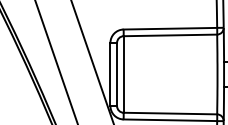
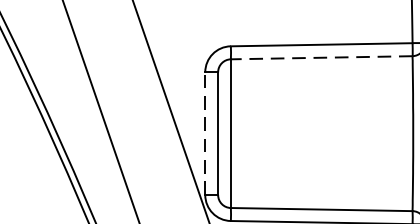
line: (170, 35) -> (321, 57), solid -> dashed
line: (110, 74) -> (205, 133), solid -> dashed

